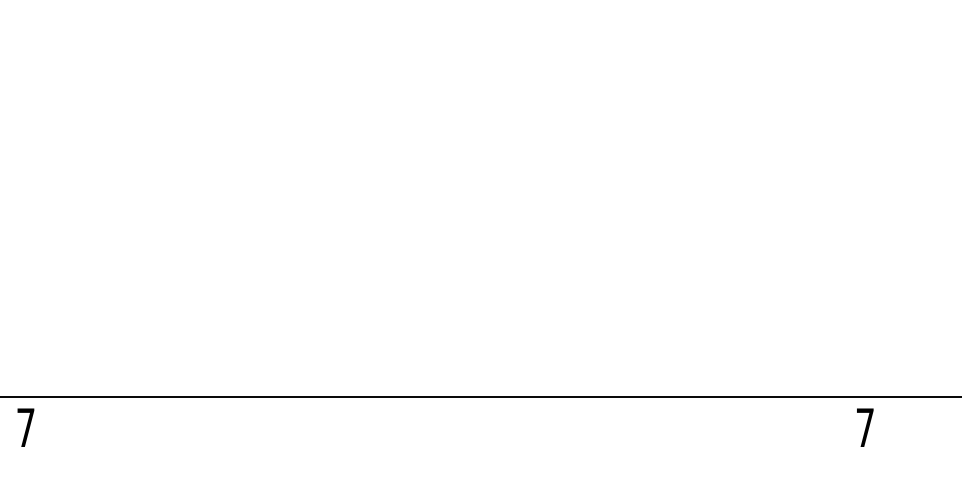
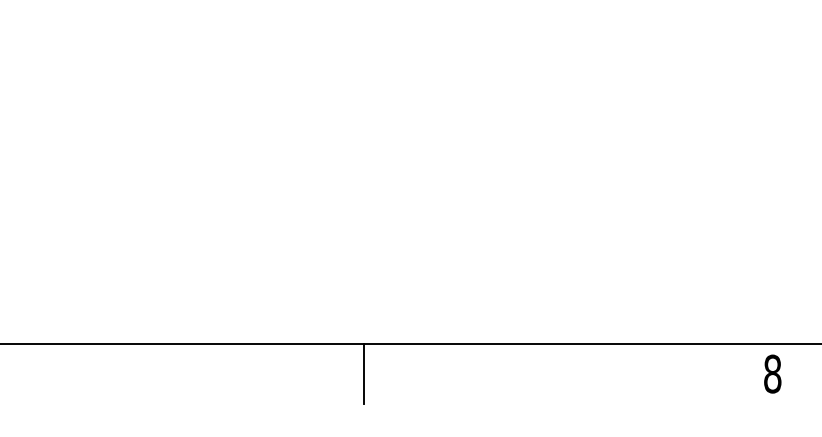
line: (448, 427) -> (364, 373), added
text: (865, 427) -> (772, 373), 7 -> 8

